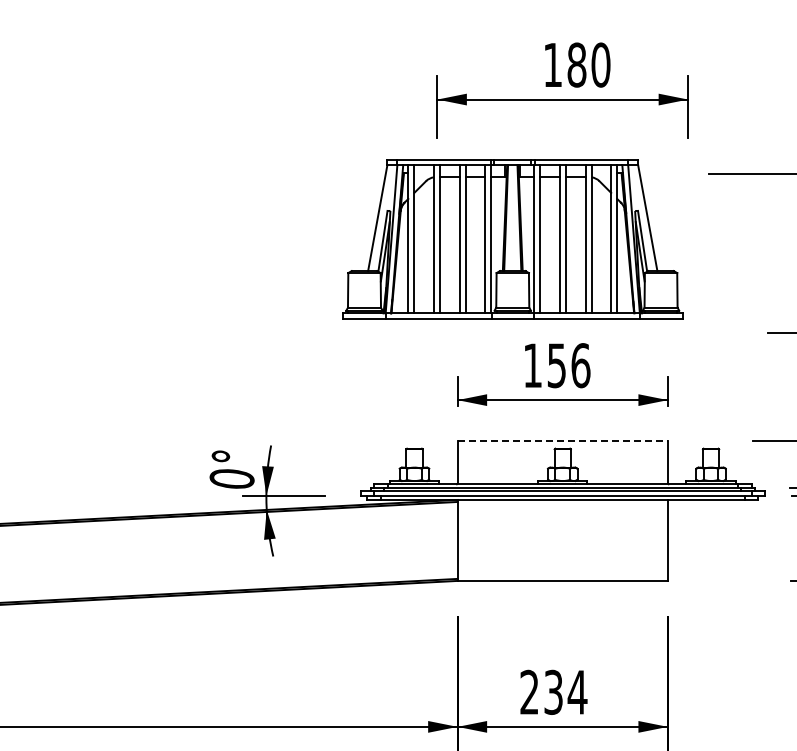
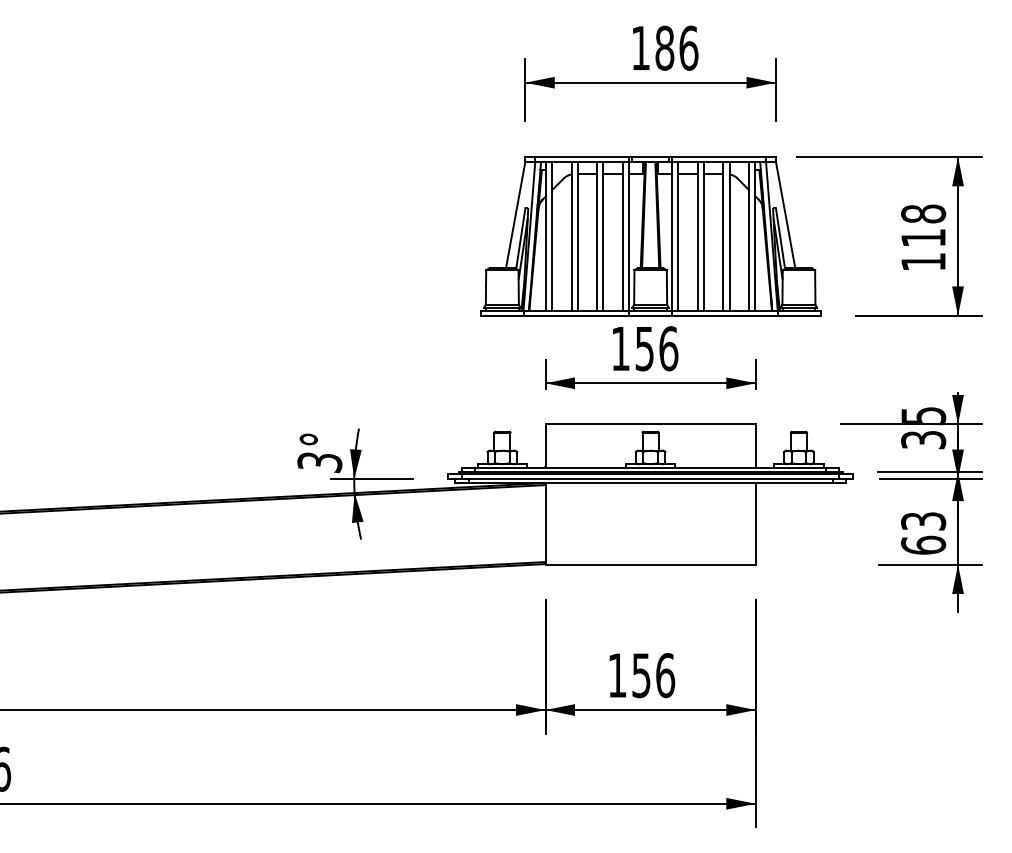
text: (600, 64) -> (688, 47), 180 -> 186
part: (512, 239) -> (650, 236), moved
line: (563, 441) -> (651, 424), dashed -> solid
text: (231, 479) -> (319, 462), 0° -> 3°
text: (553, 692) -> (641, 675), 234 -> 156

